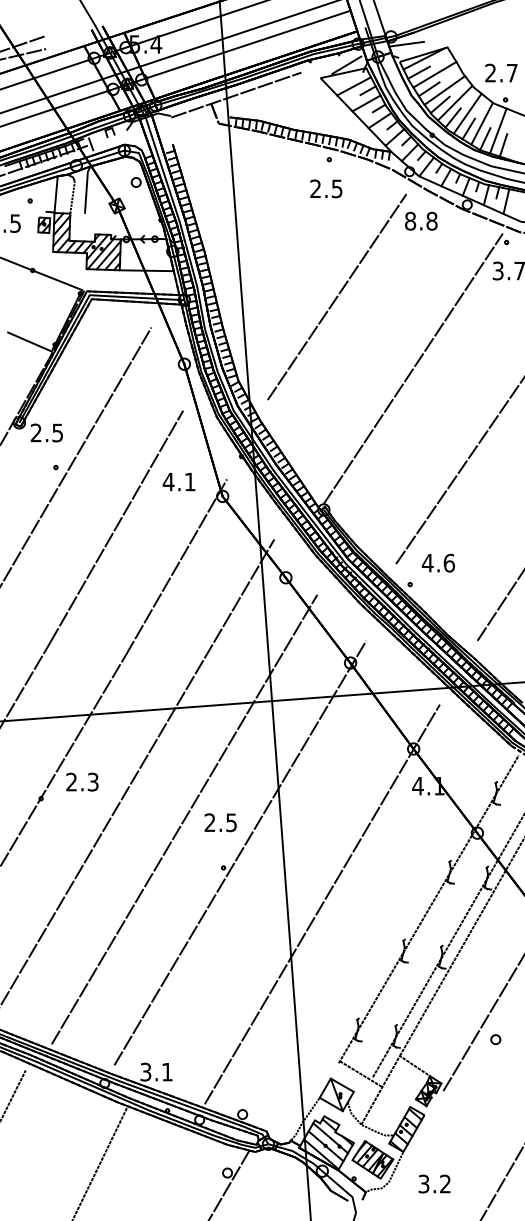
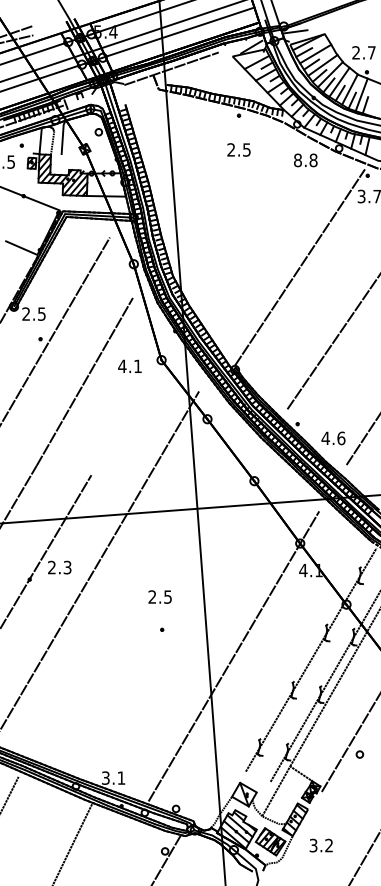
text: (326, 188) -> (239, 149), moved
line: (336, 297) -> (244, 215), removed
text: (178, 482) -> (129, 366), moved
text: (438, 562) -> (333, 437), moved
line: (176, 566) -> (128, 411), removed
line: (184, 819) -> (133, 594), removed
line: (240, 852) -> (174, 618), removed
line: (360, 1074) -> (261, 779), removed
text: (434, 1183) -> (321, 845), moved

